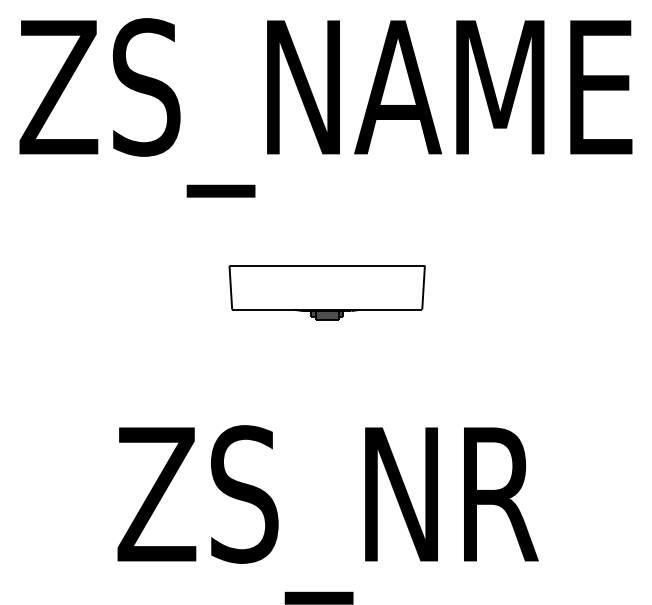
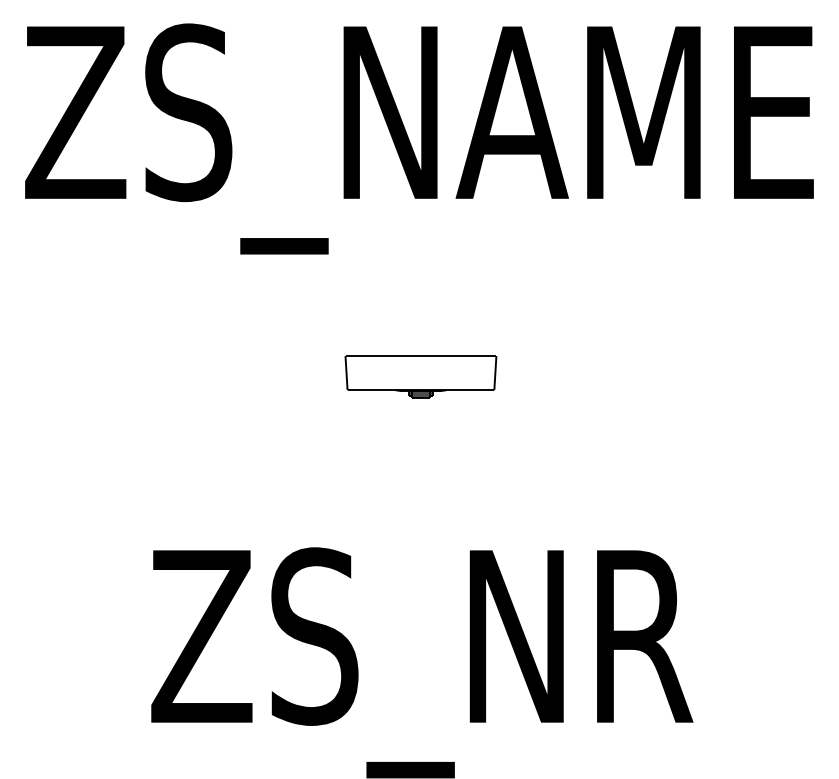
part: (326, 292) -> (420, 376), size x0.6

